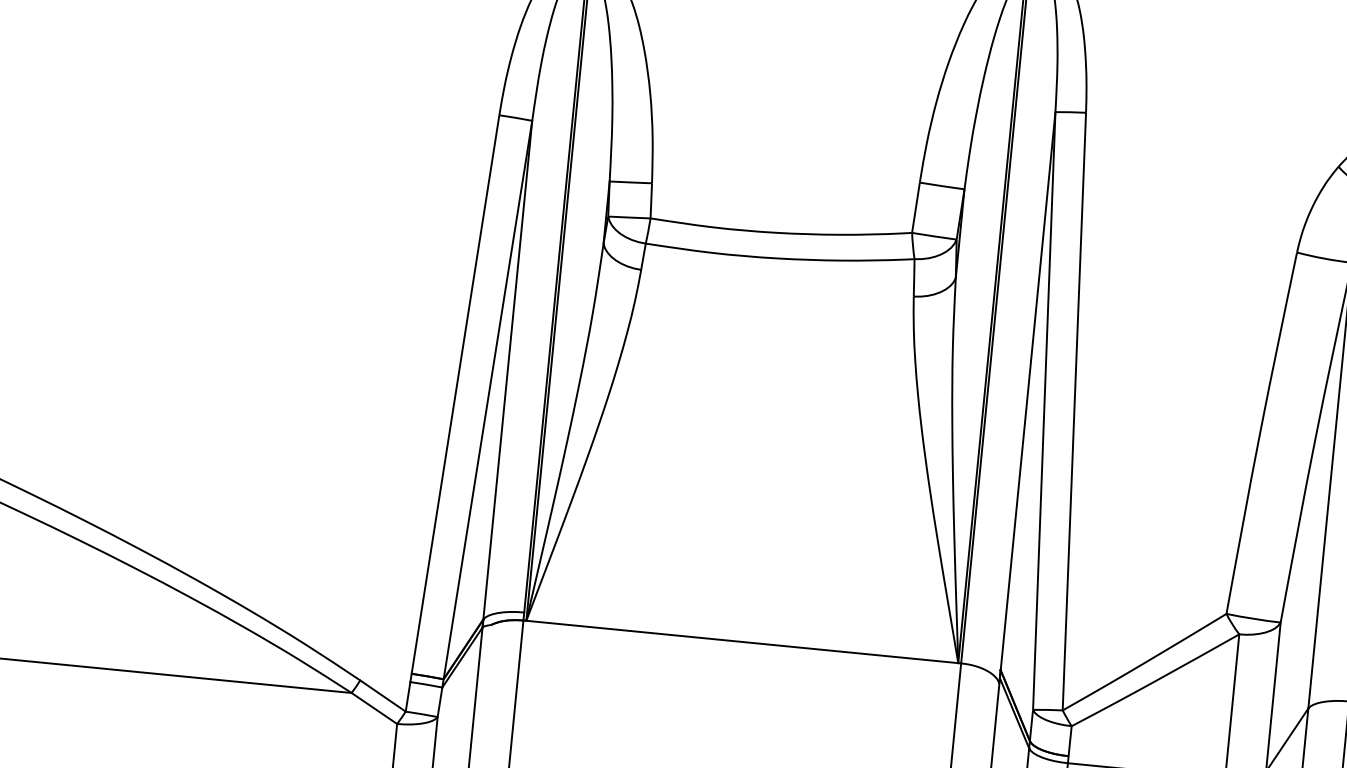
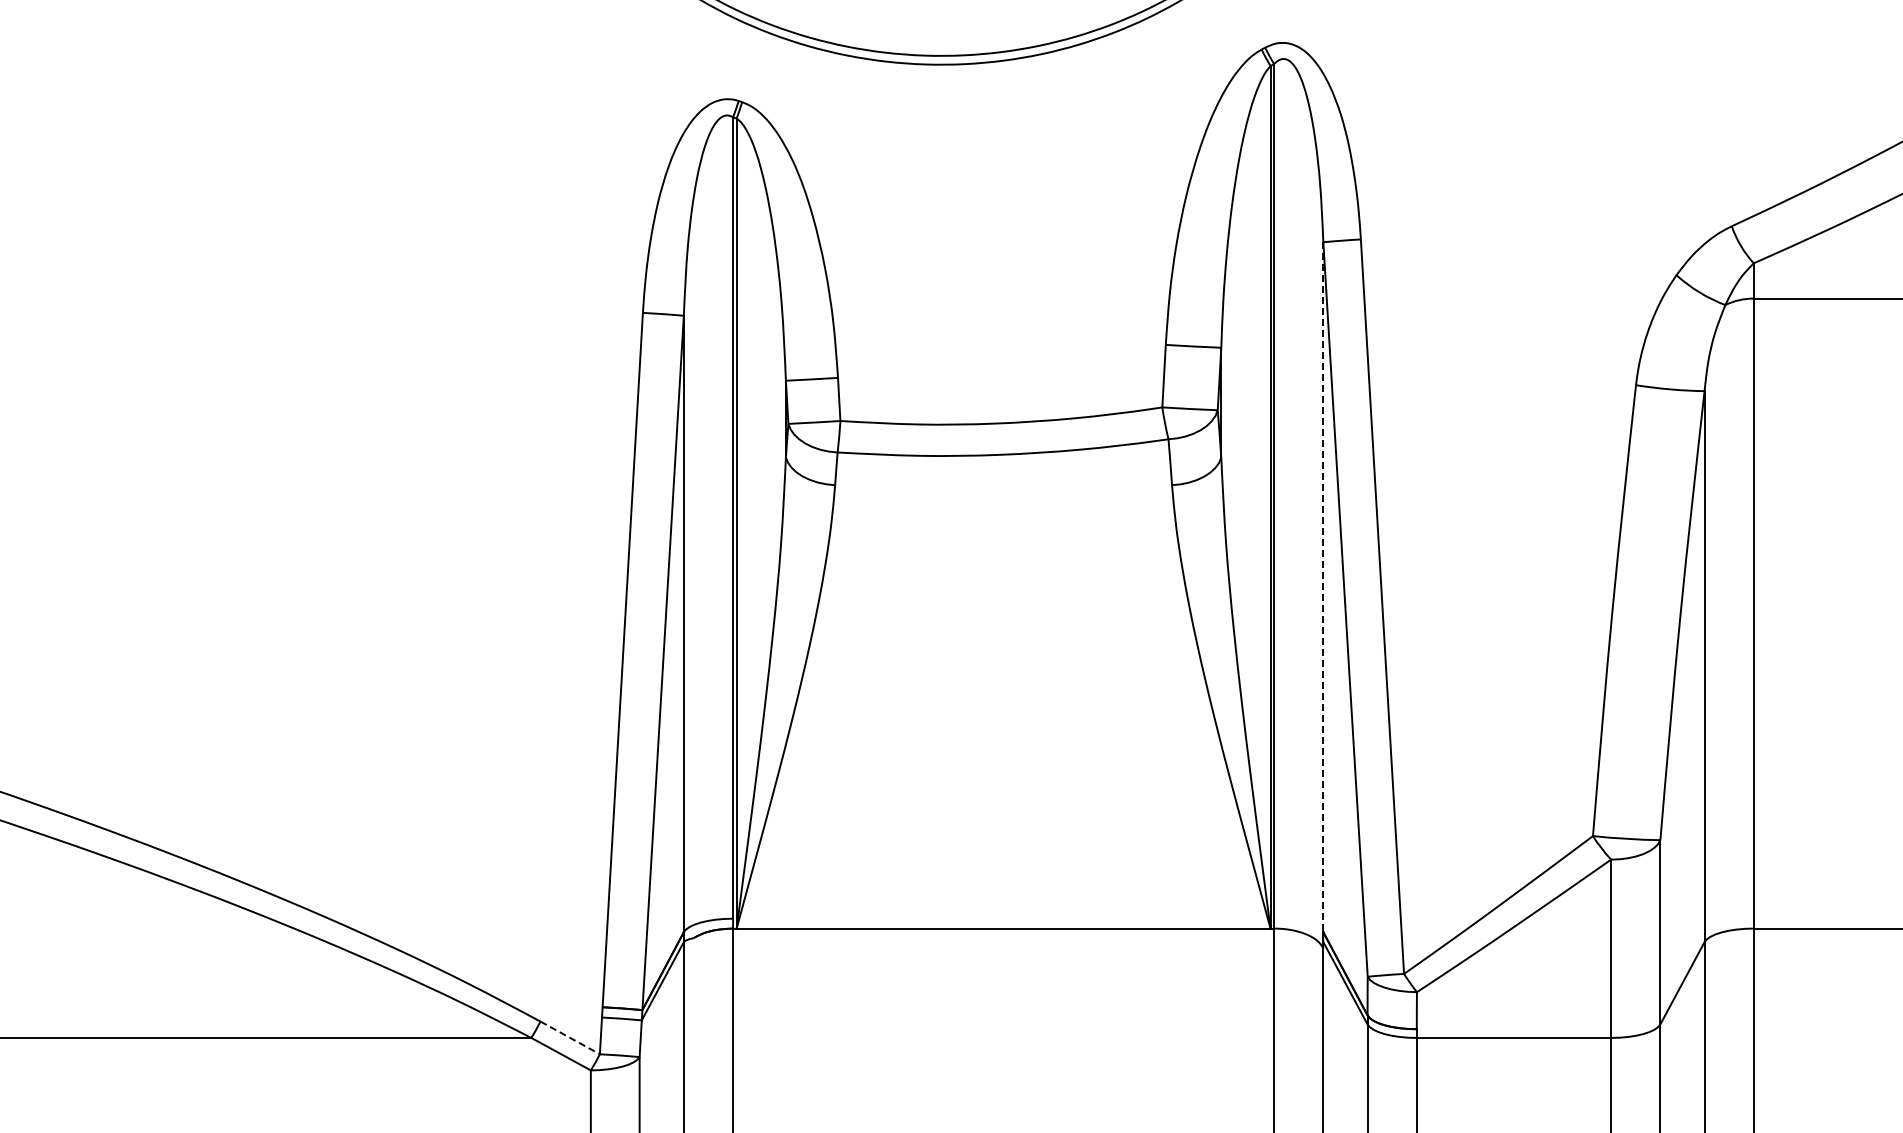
line: (1028, 391) -> (1323, 587), solid -> dashed
line: (383, 695) -> (570, 1037), solid -> dashed

